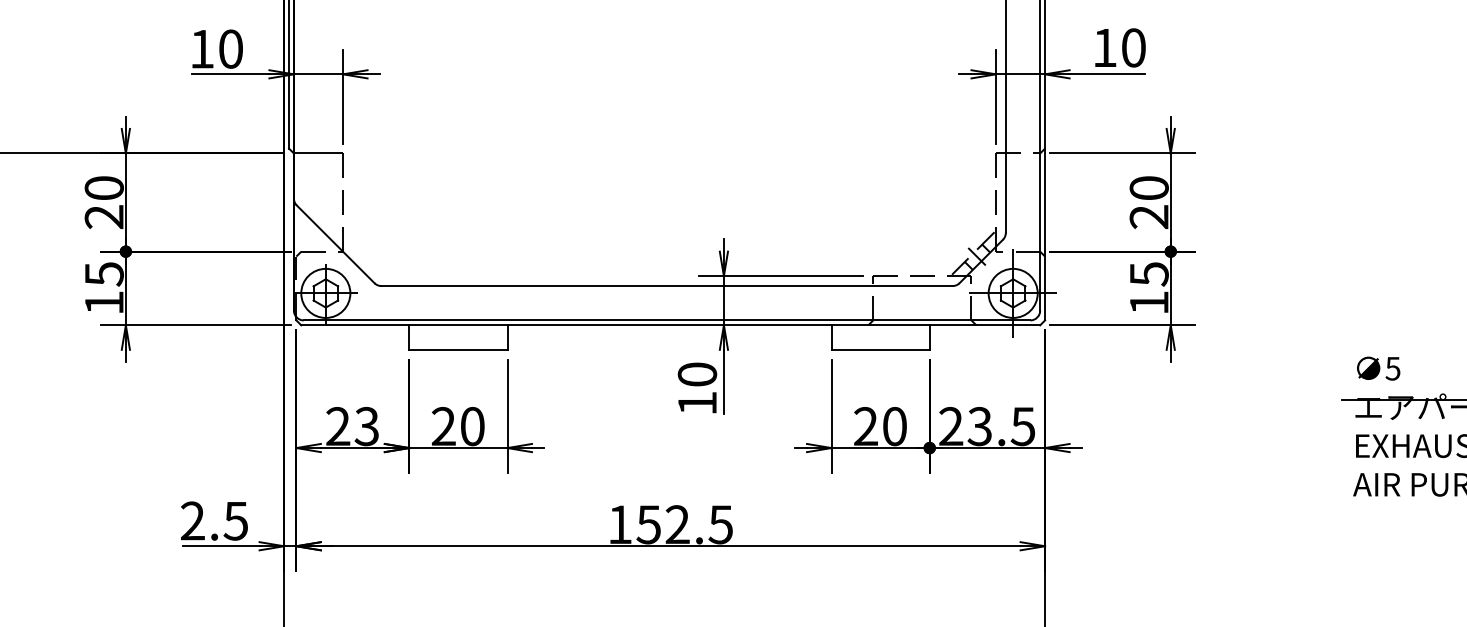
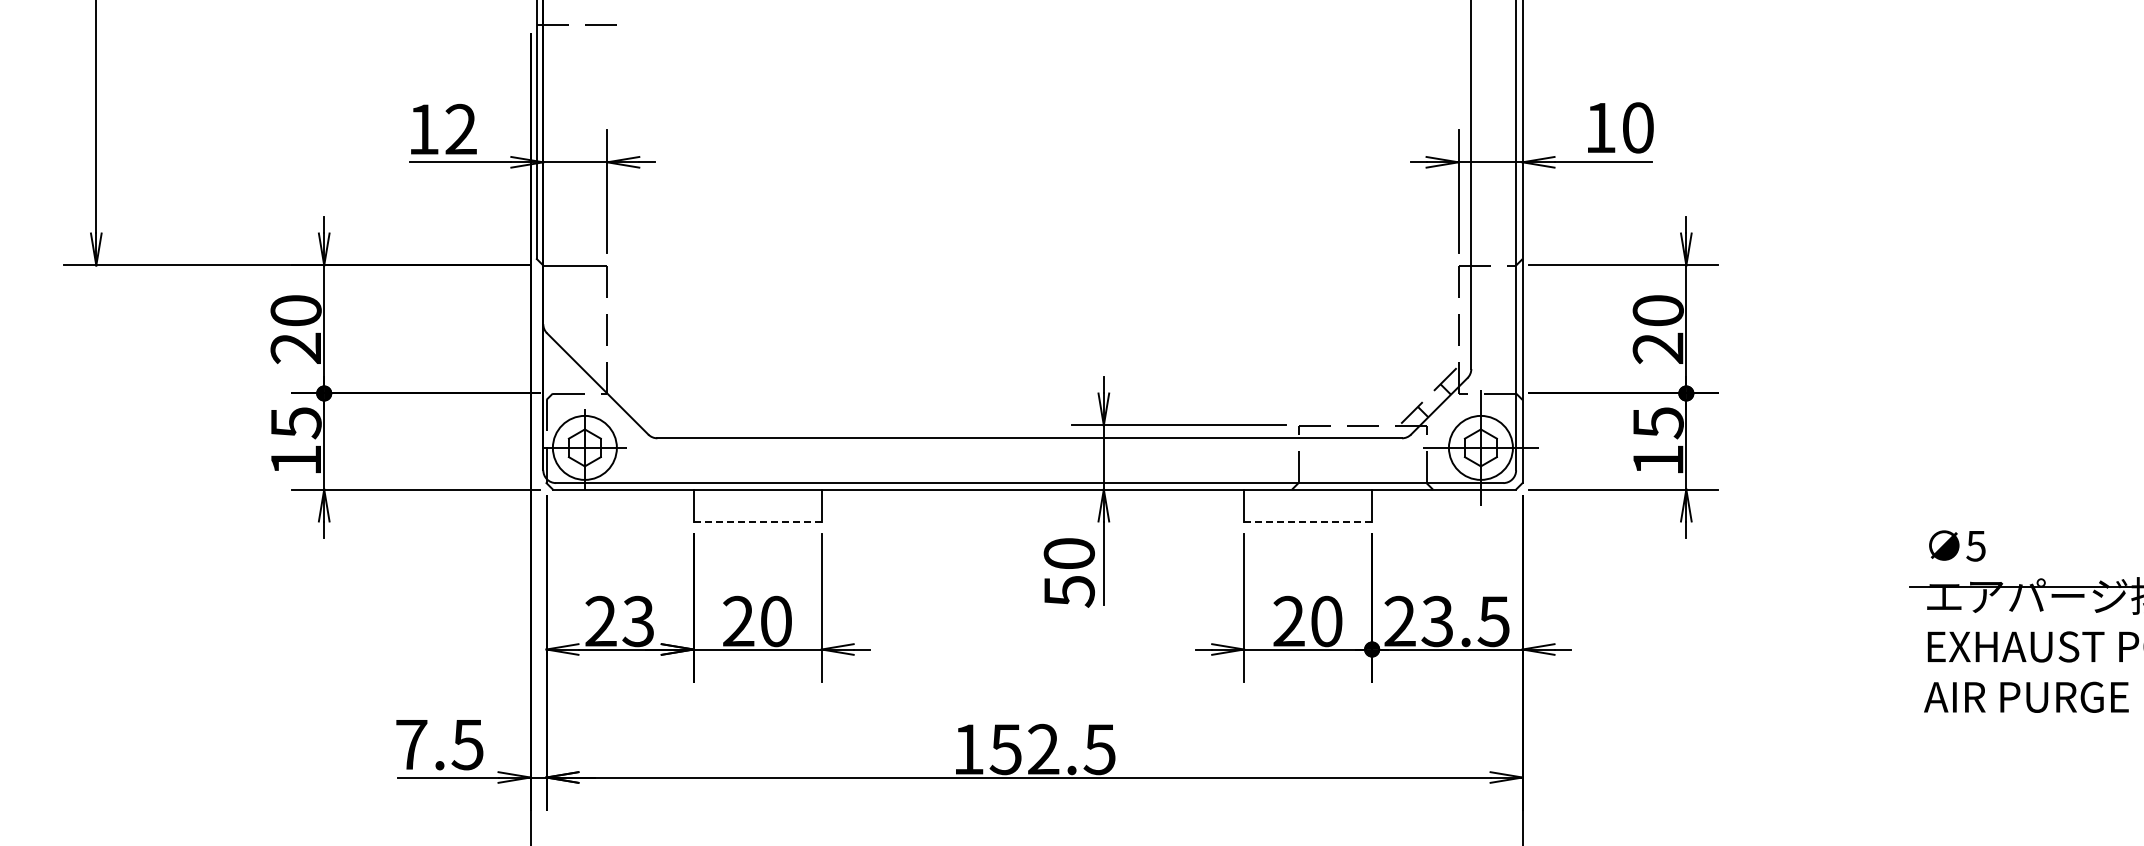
text: (230, 49) -> (460, 129), 10 -> 12
line: (976, 256) -> (1433, 399), removed
line: (459, 349) -> (758, 521), solid -> dashed
line: (880, 349) -> (1308, 521), solid -> dashed
text: (697, 403) -> (1069, 591), 10 -> 50
text: (192, 520) -> (411, 744), 2.5 -> 7.5

